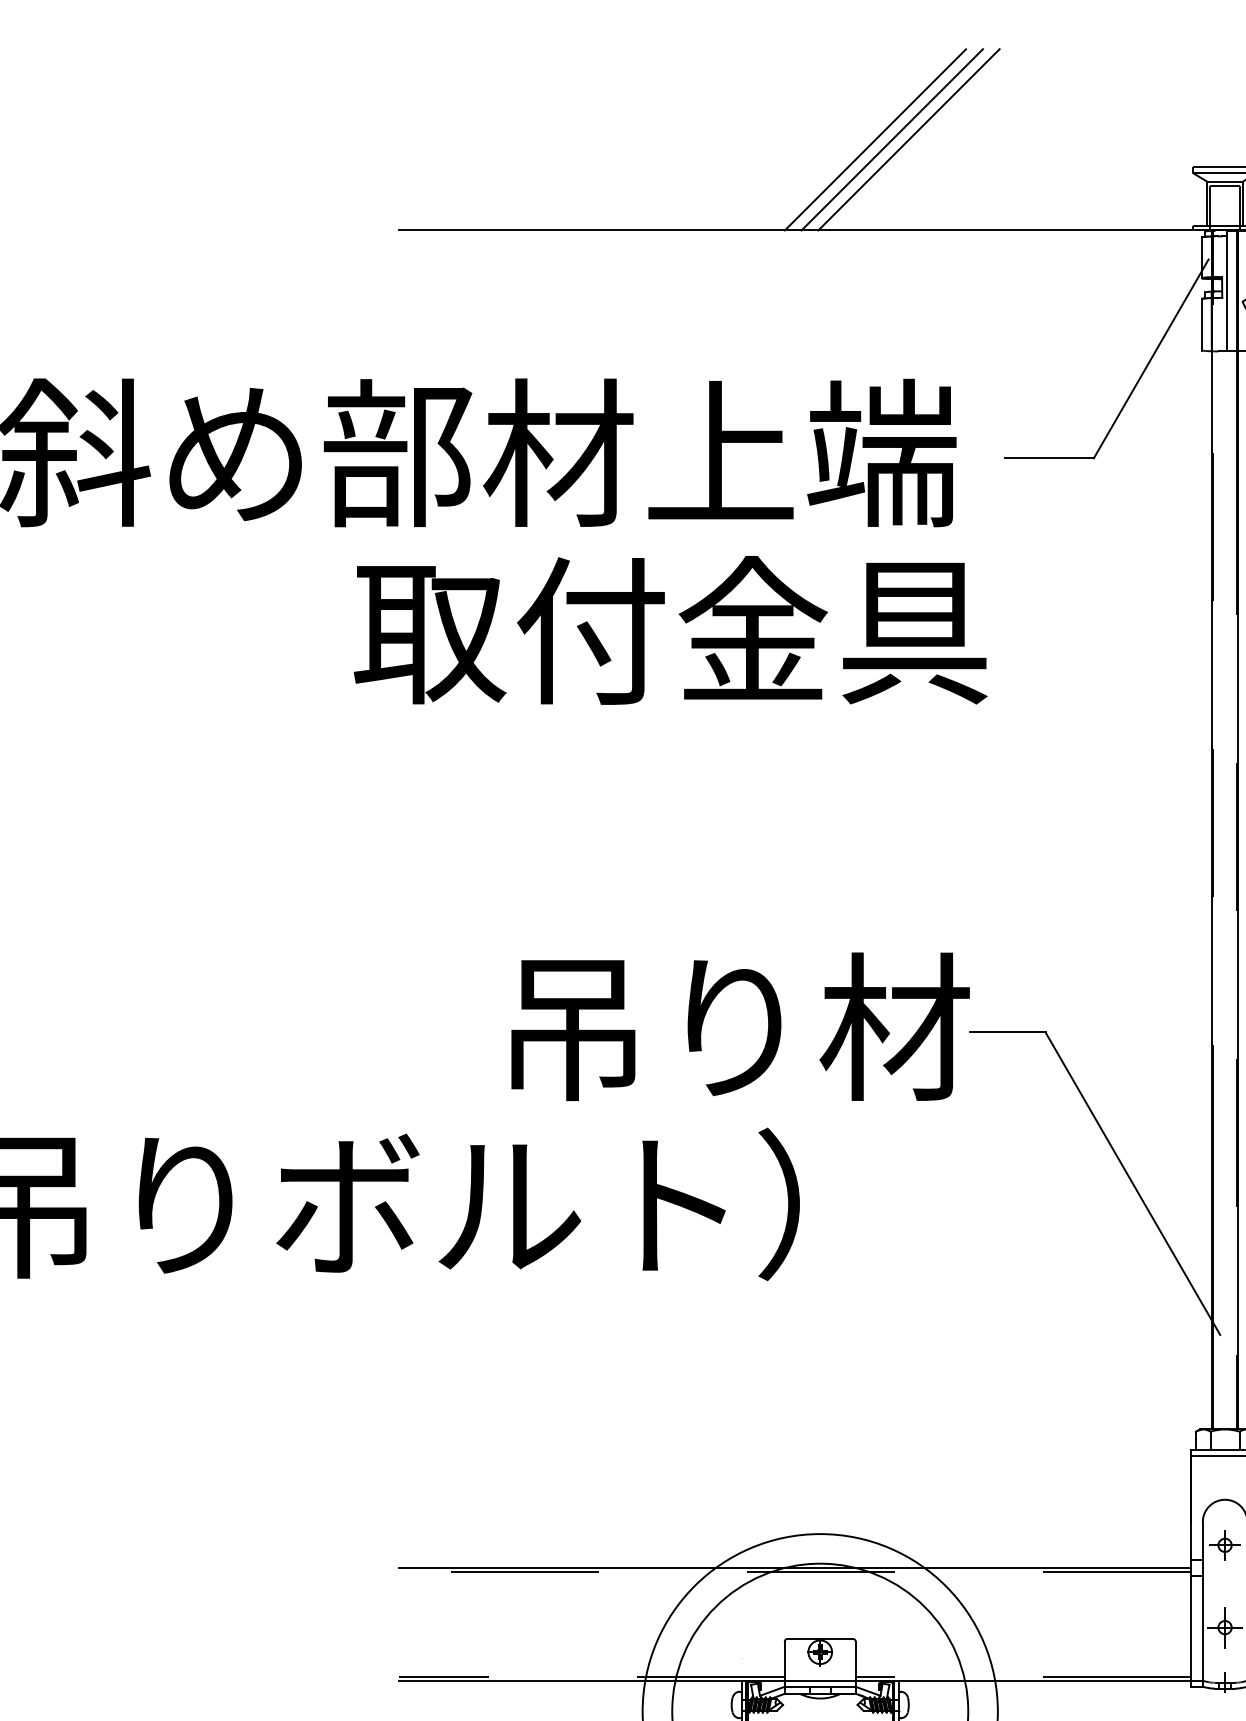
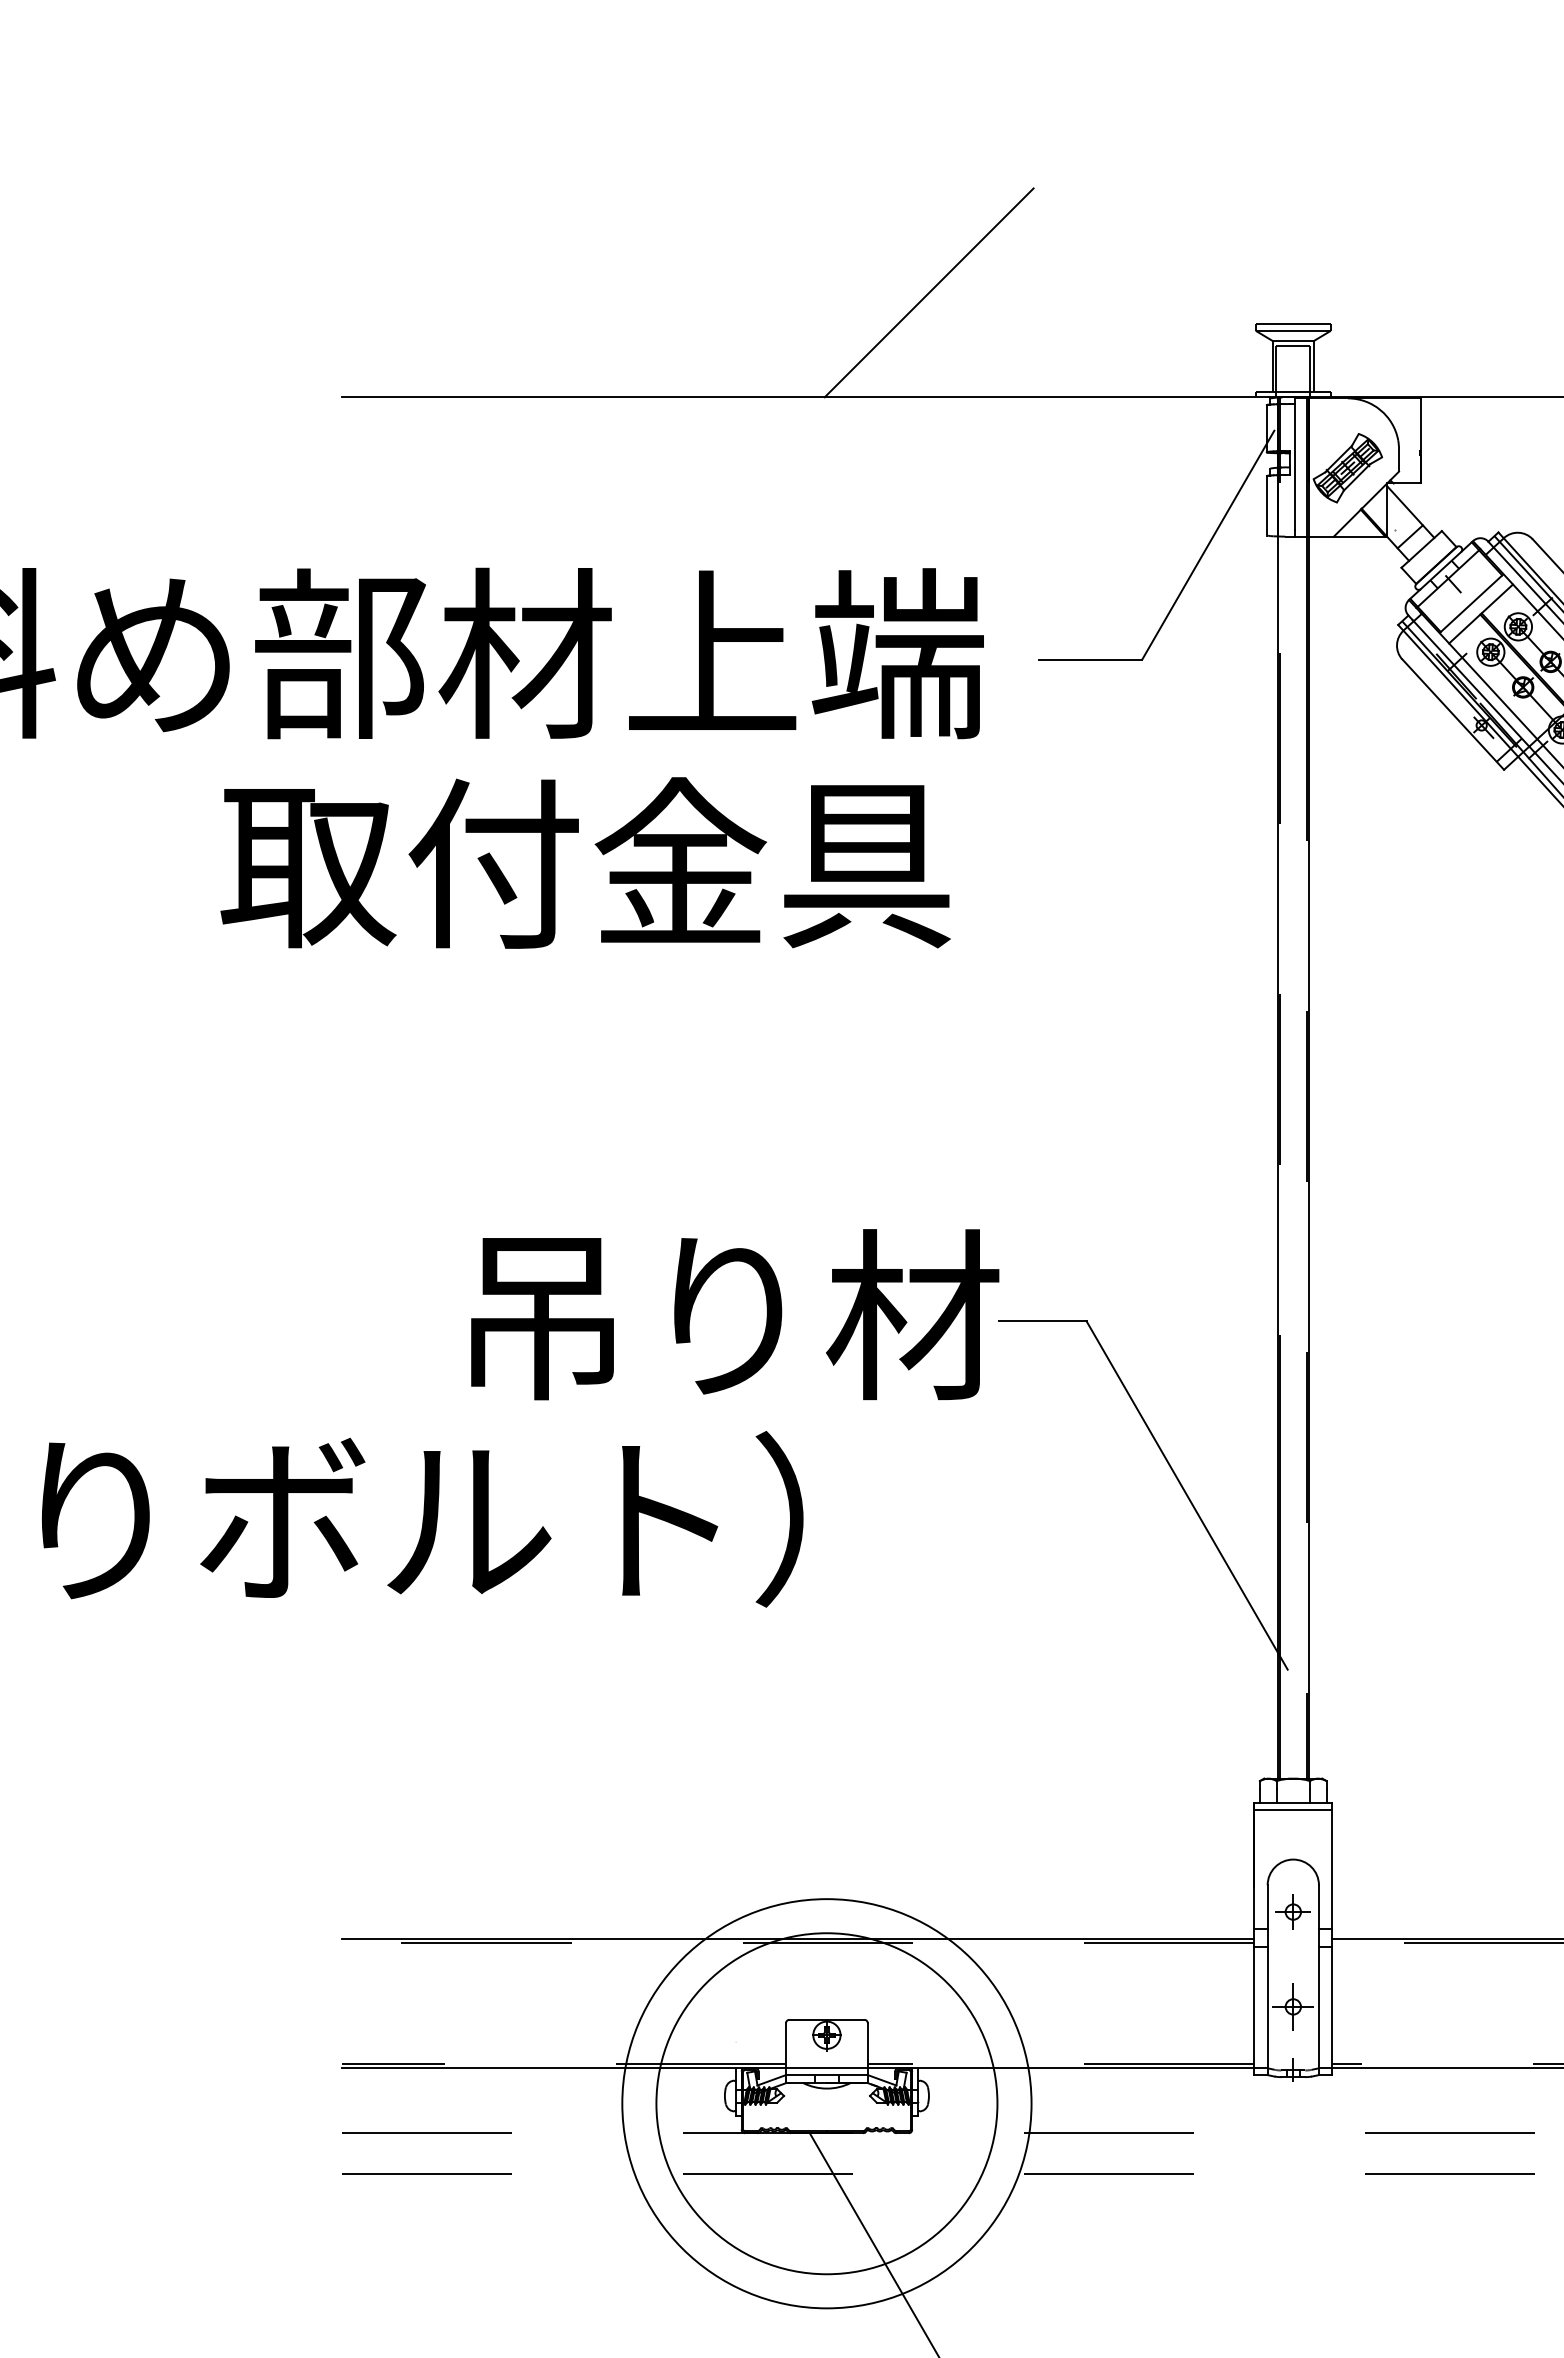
line: (875, 139) -> (890, 292), removed
line: (891, 139) -> (909, 292), removed
text: (670, 629) -> (585, 862), moved

